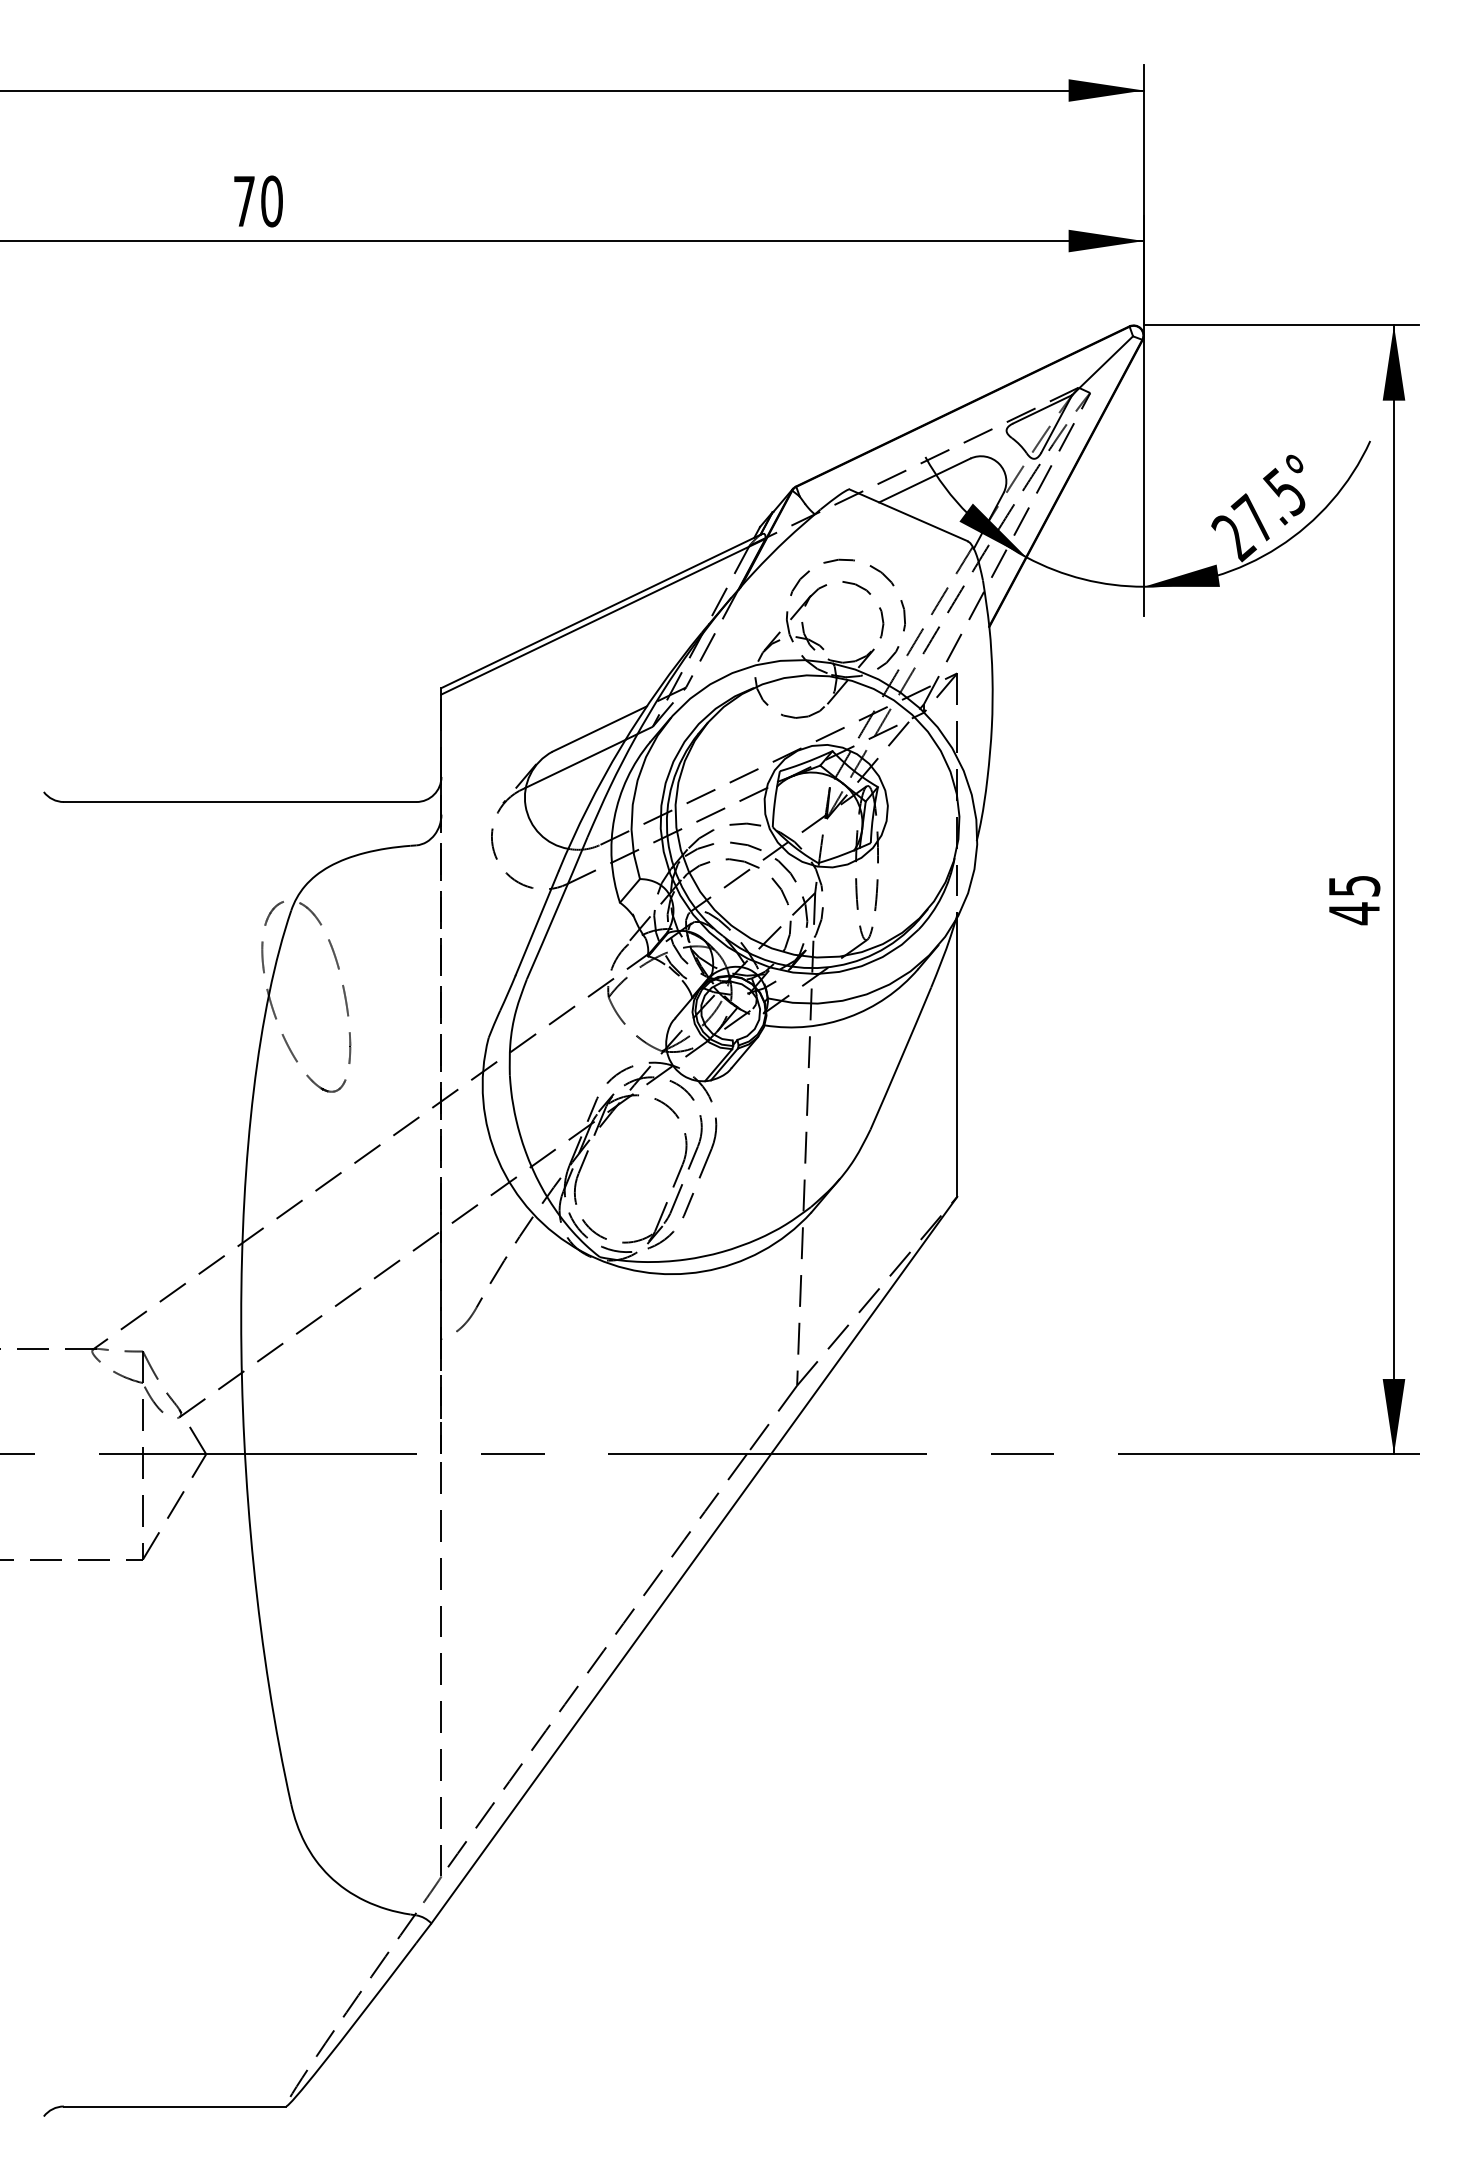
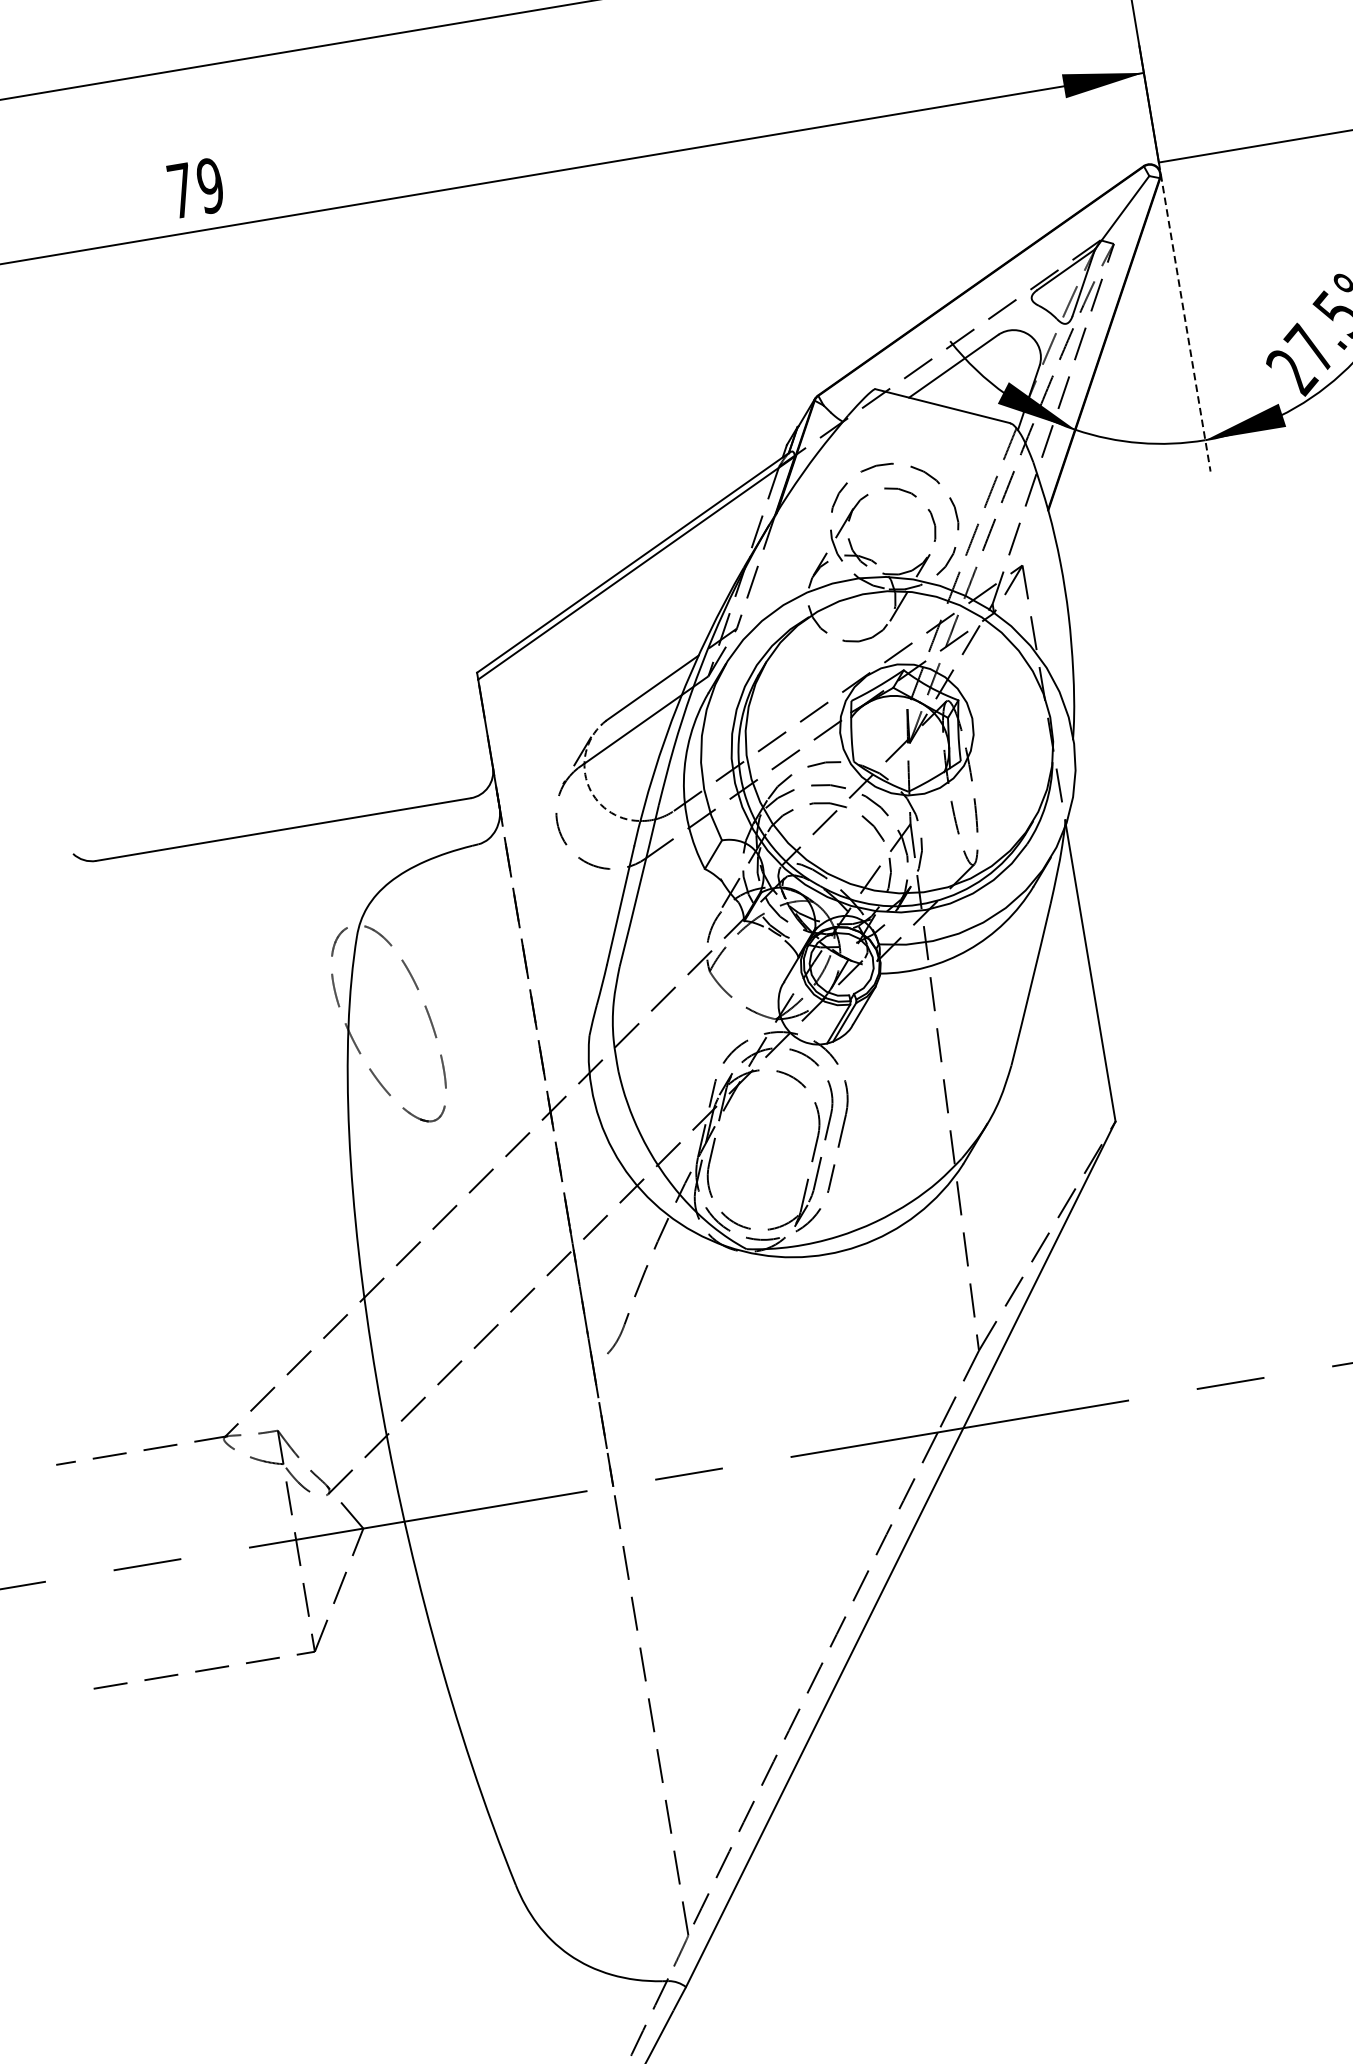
text: (271, 201) -> (210, 186), 70 -> 79
line: (1143, 471) -> (1184, 317), solid -> dashed
arc: (525, 805) -> (587, 782), solid -> dashed

